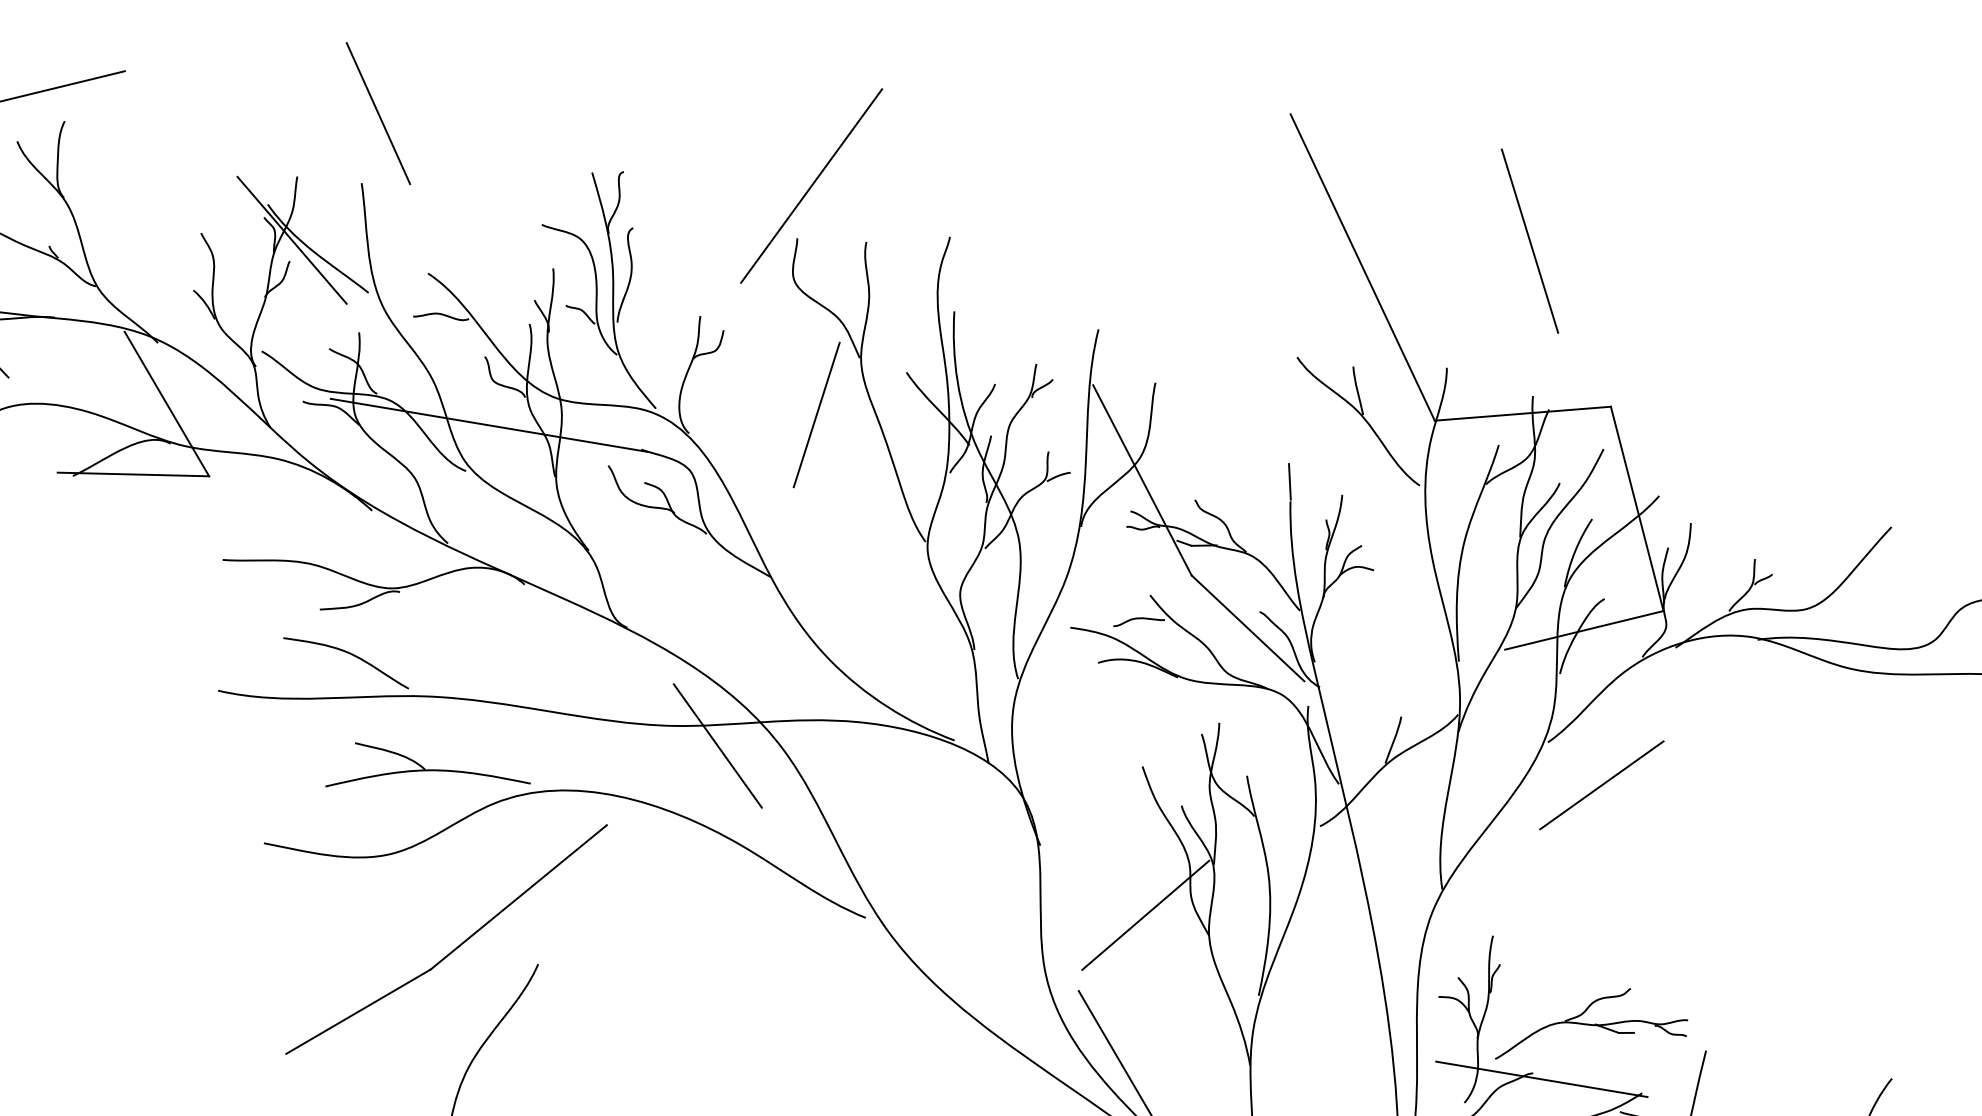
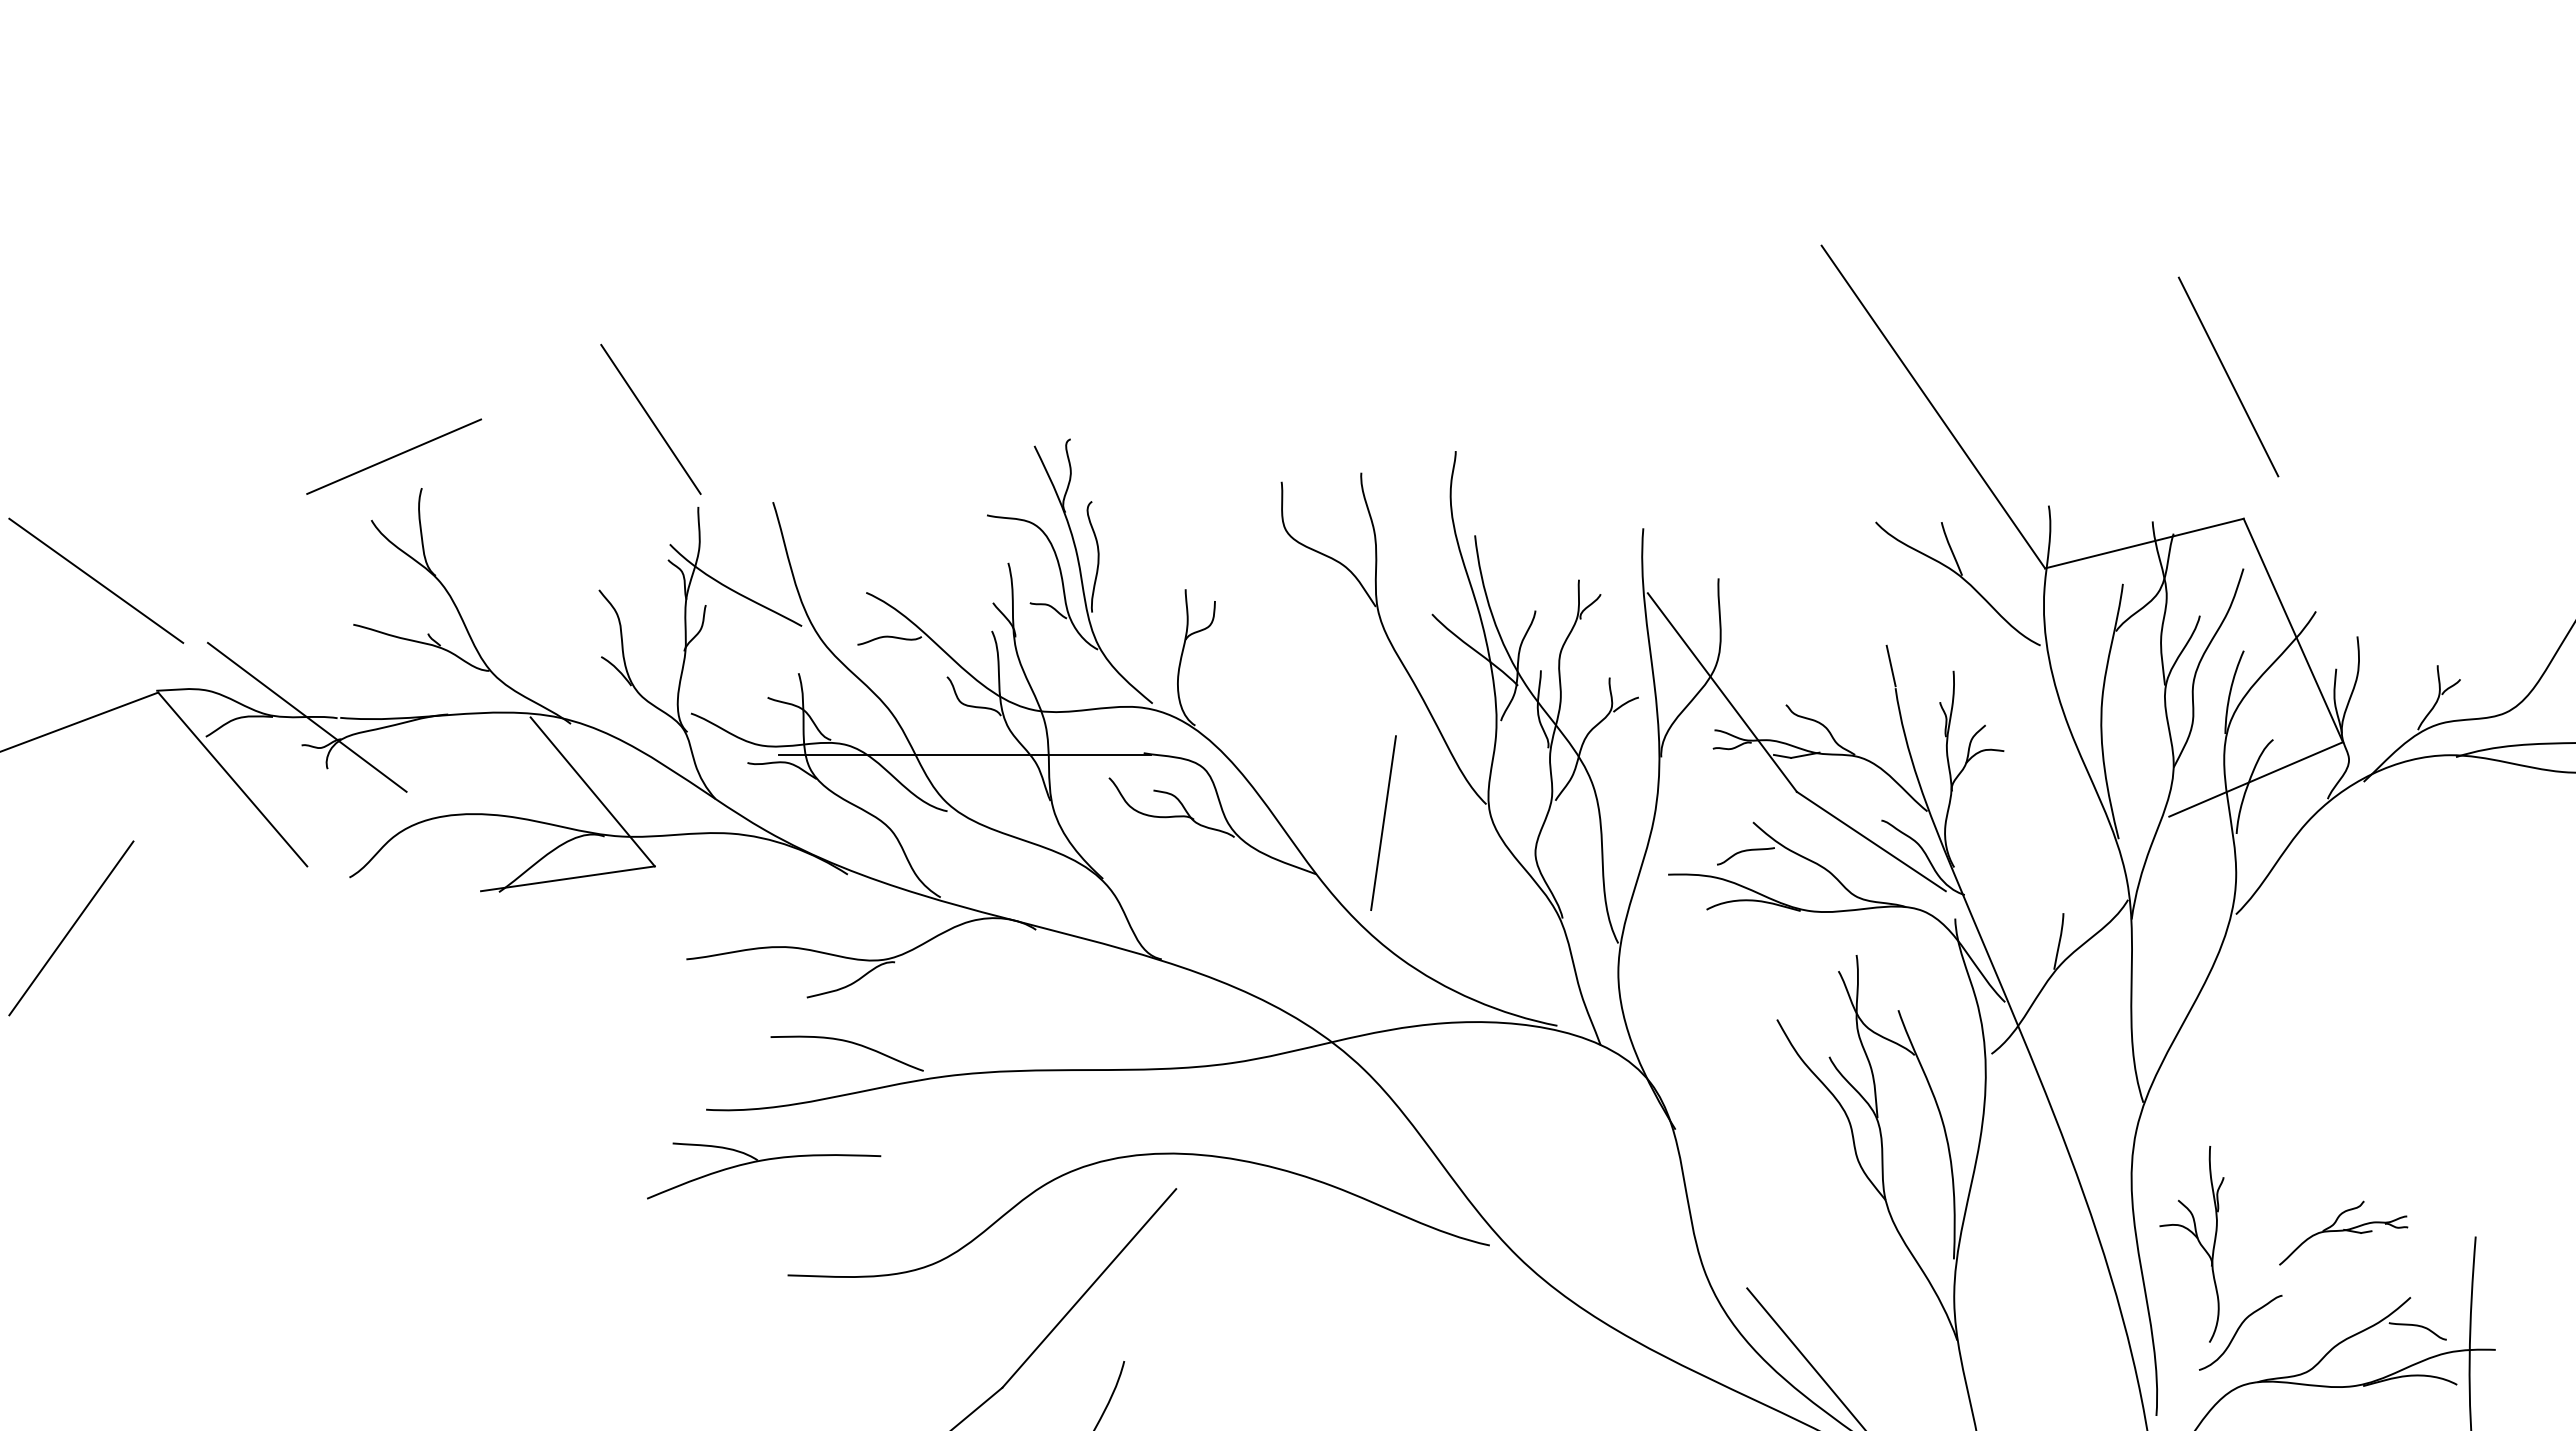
line: (378, 112) -> (650, 418), moved
line: (811, 186) -> (1287, 419), removed
line: (292, 240) -> (704, 580), removed
line: (1530, 240) -> (2228, 376), moved
line: (816, 414) -> (1383, 822), moved
line: (717, 746) -> (1287, 1077), removed
part: (429, 771) -> (763, 1161), moved
line: (1601, 785) -> (2305, 953), removed
line: (1145, 914) -> (1809, 1188), removed
part: (1594, 1028) -> (2343, 1232), size x0.6
line: (1541, 1079) -> (2293, 1300), removed

